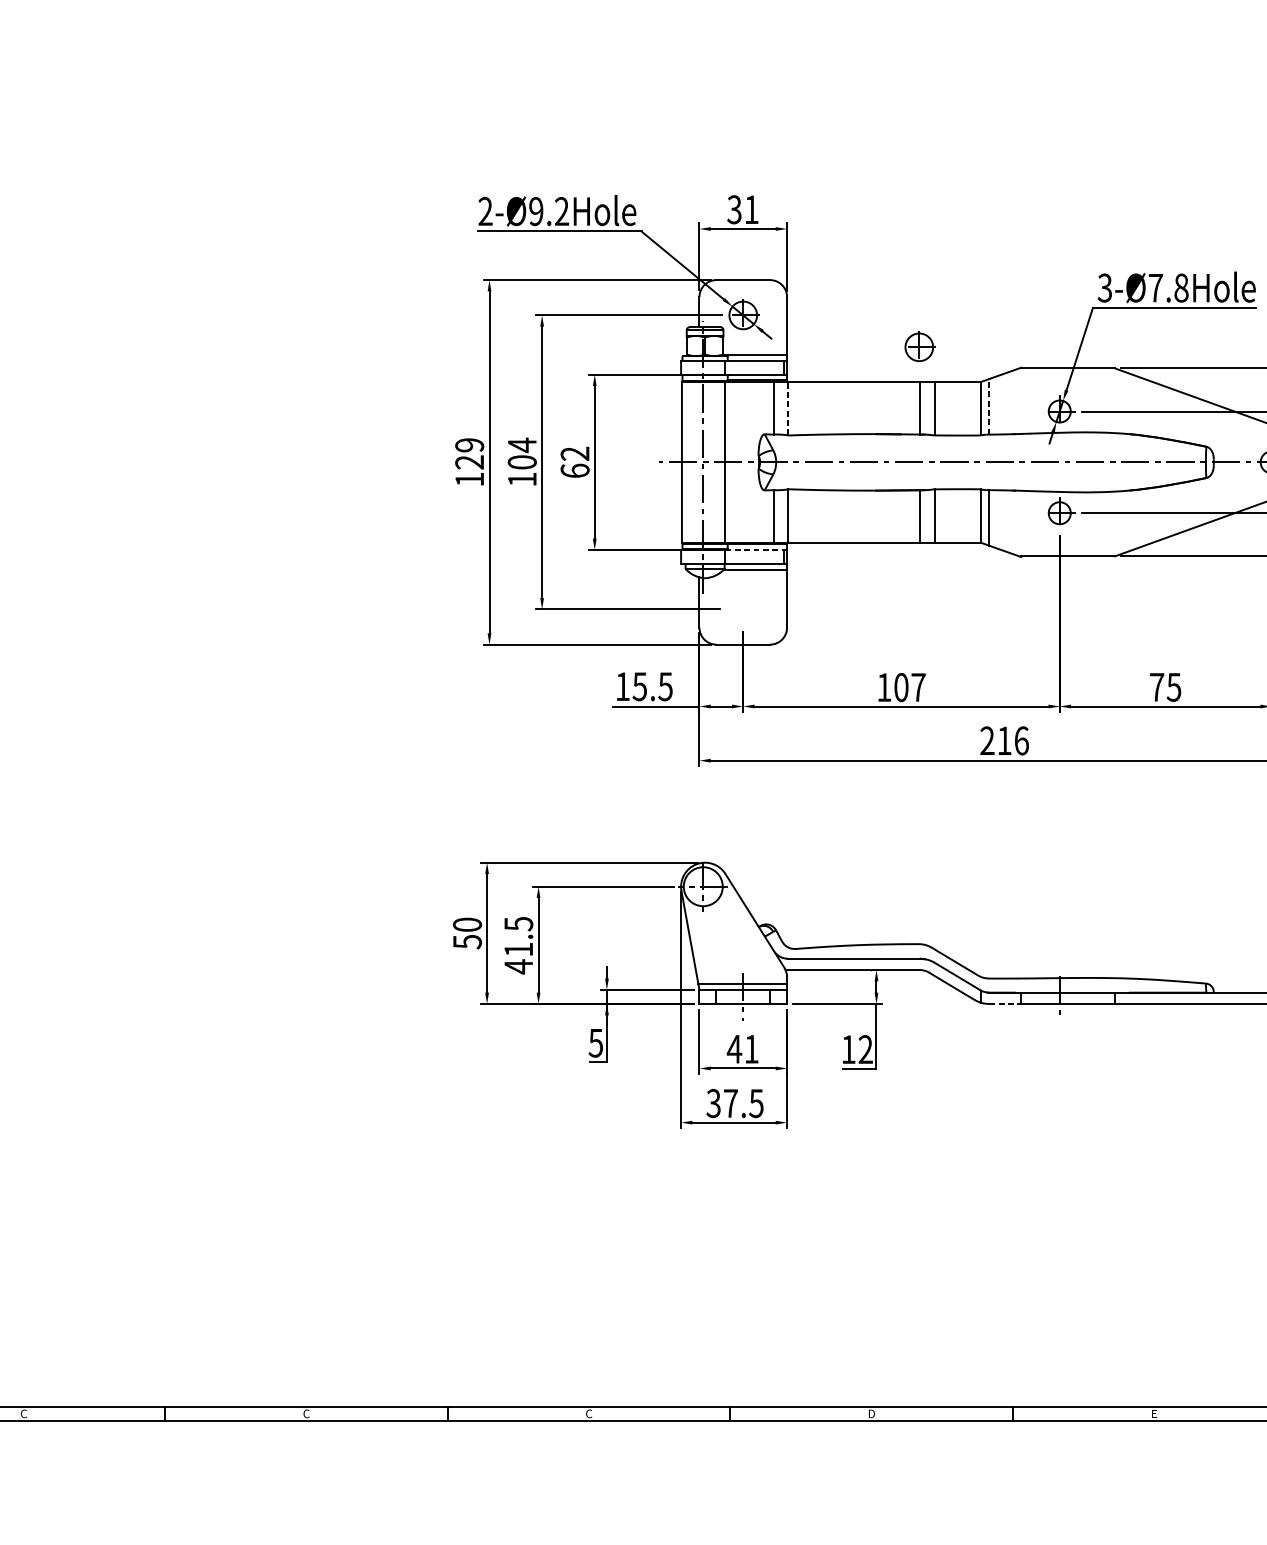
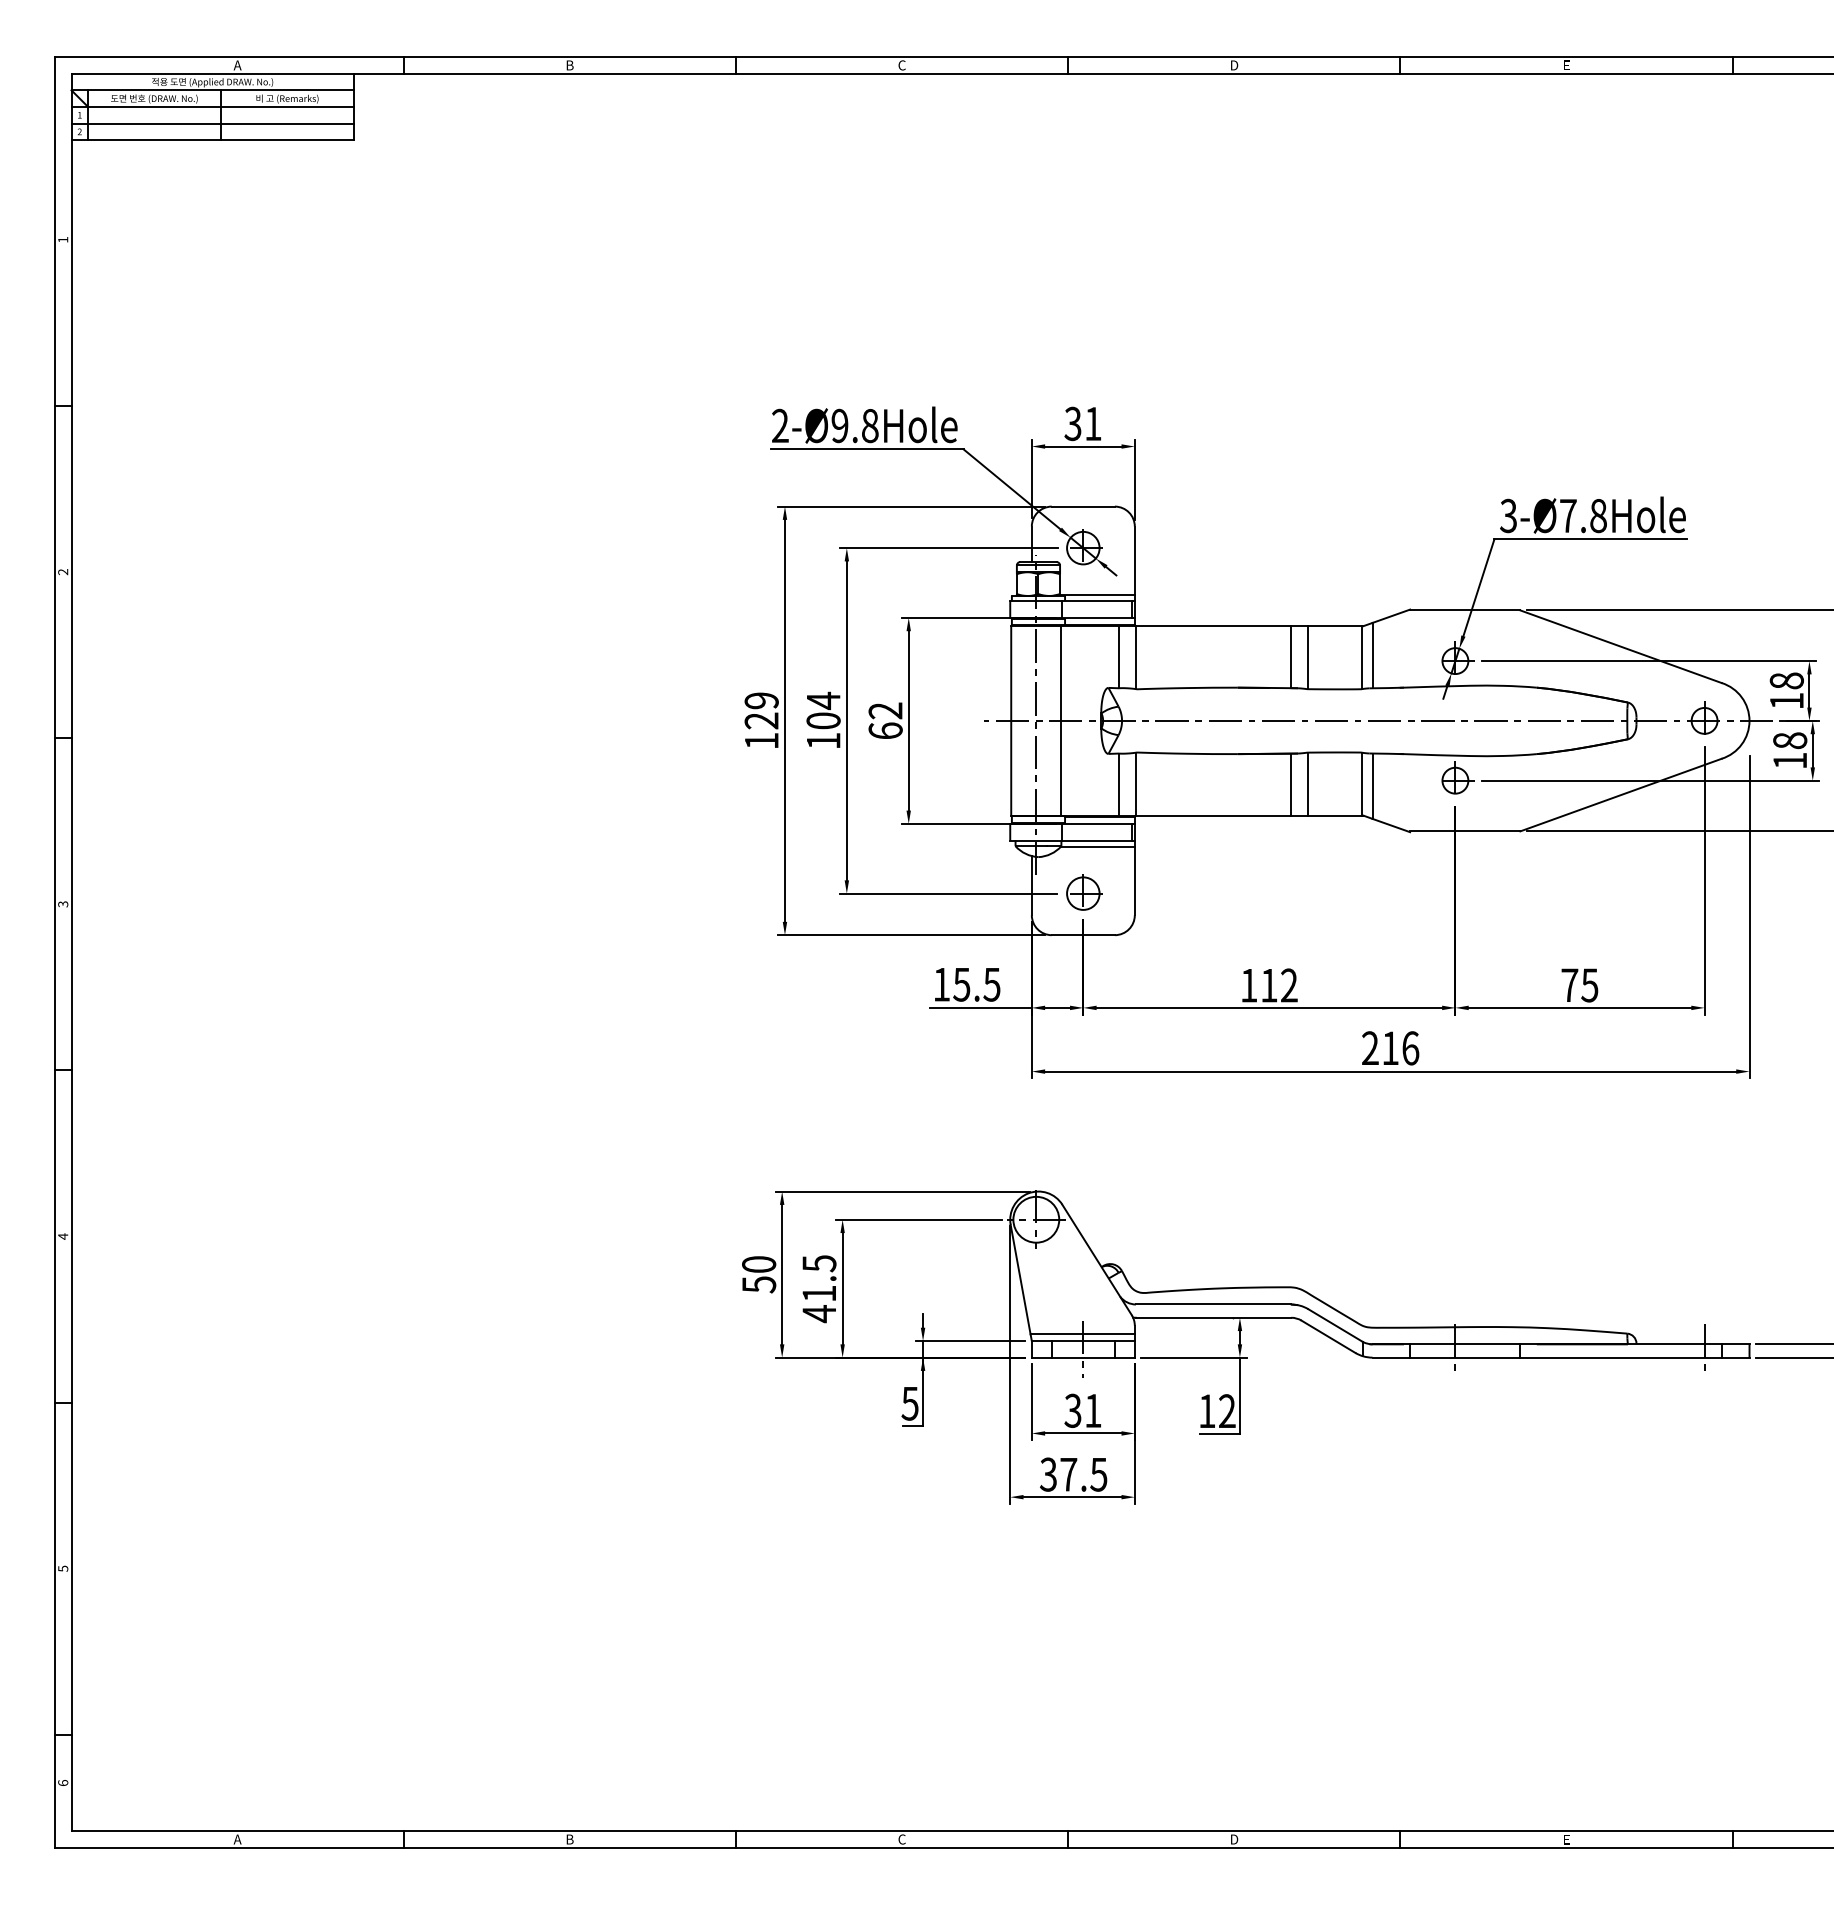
text: (561, 211) -> (869, 425), 2-Ø9.2Hole -> 2-Ø9.8Hole
part: (920, 346) -> (1084, 892), moved
line: (989, 406) -> (1372, 655), dashed -> solid
line: (787, 408) -> (1135, 657), dashed -> solid
line: (755, 549) -> (1097, 823), dashed -> solid
text: (910, 687) -> (1279, 985), 107 -> 112
line: (1005, 1003) -> (1391, 1357), dashed -> solid
text: (734, 1048) -> (1073, 1410), 41 -> 31
text: (23, 1413) -> (237, 1839), C -> A
text: (306, 1413) -> (569, 1839), C -> B

